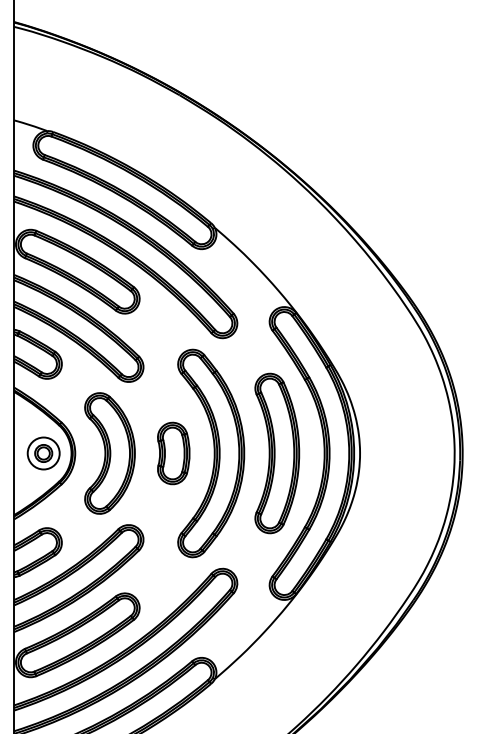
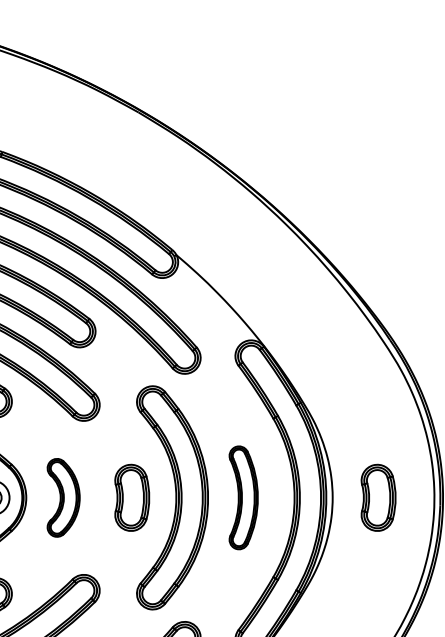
part: (109, 453) -> (63, 497), size x0.6
part: (277, 453) -> (243, 497), size x0.6
part: (402, 453) -> (378, 497), added

